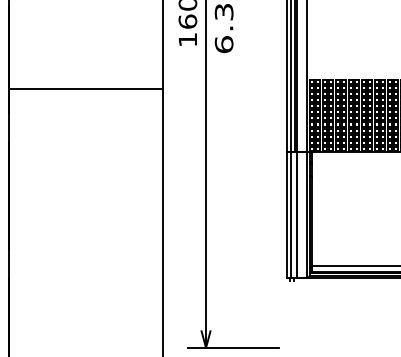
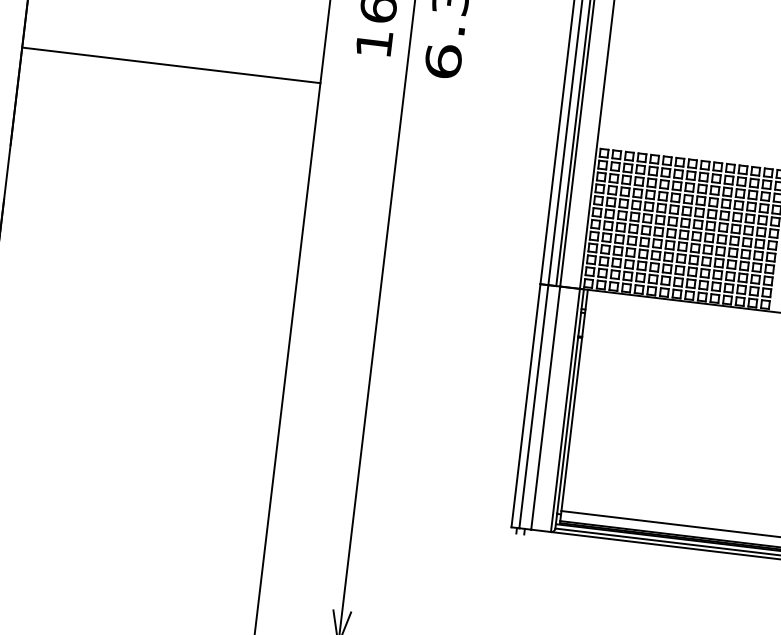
line: (85, 89) -> (170, 65), moved

